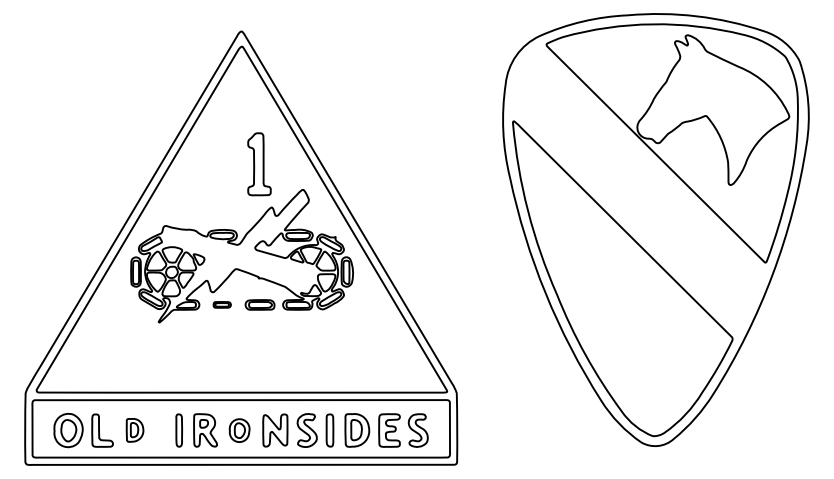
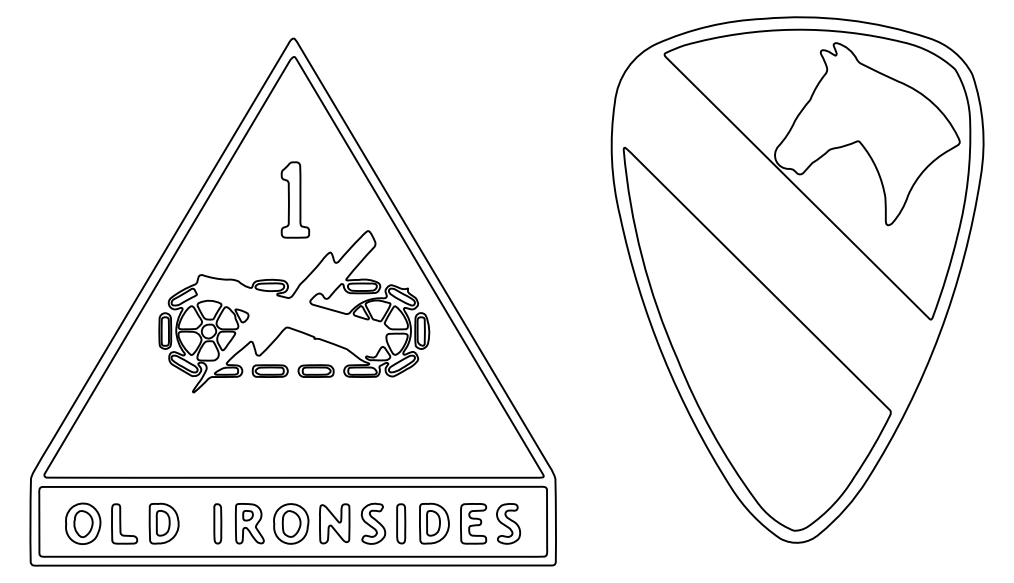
part: (259, 163) -> (295, 199), moved
part: (221, 304) -> (269, 370), size x1.67
part: (134, 430) -> (163, 523), size x1.43
part: (239, 430) -> (291, 523), size x1.43

